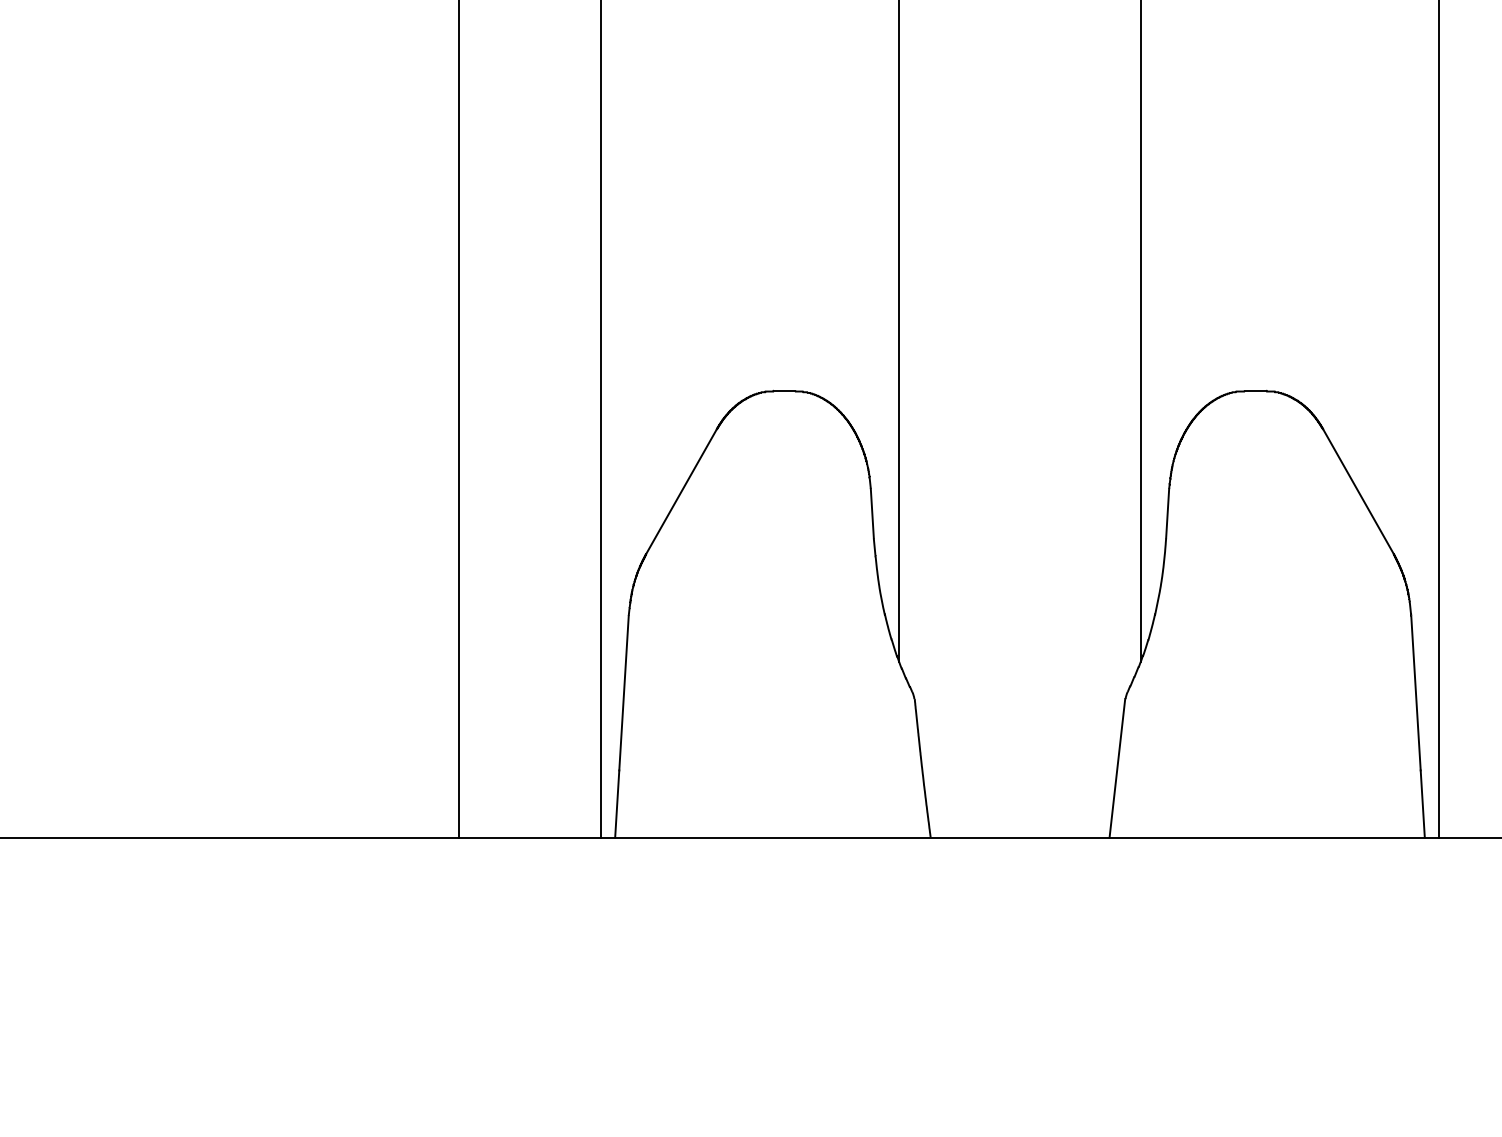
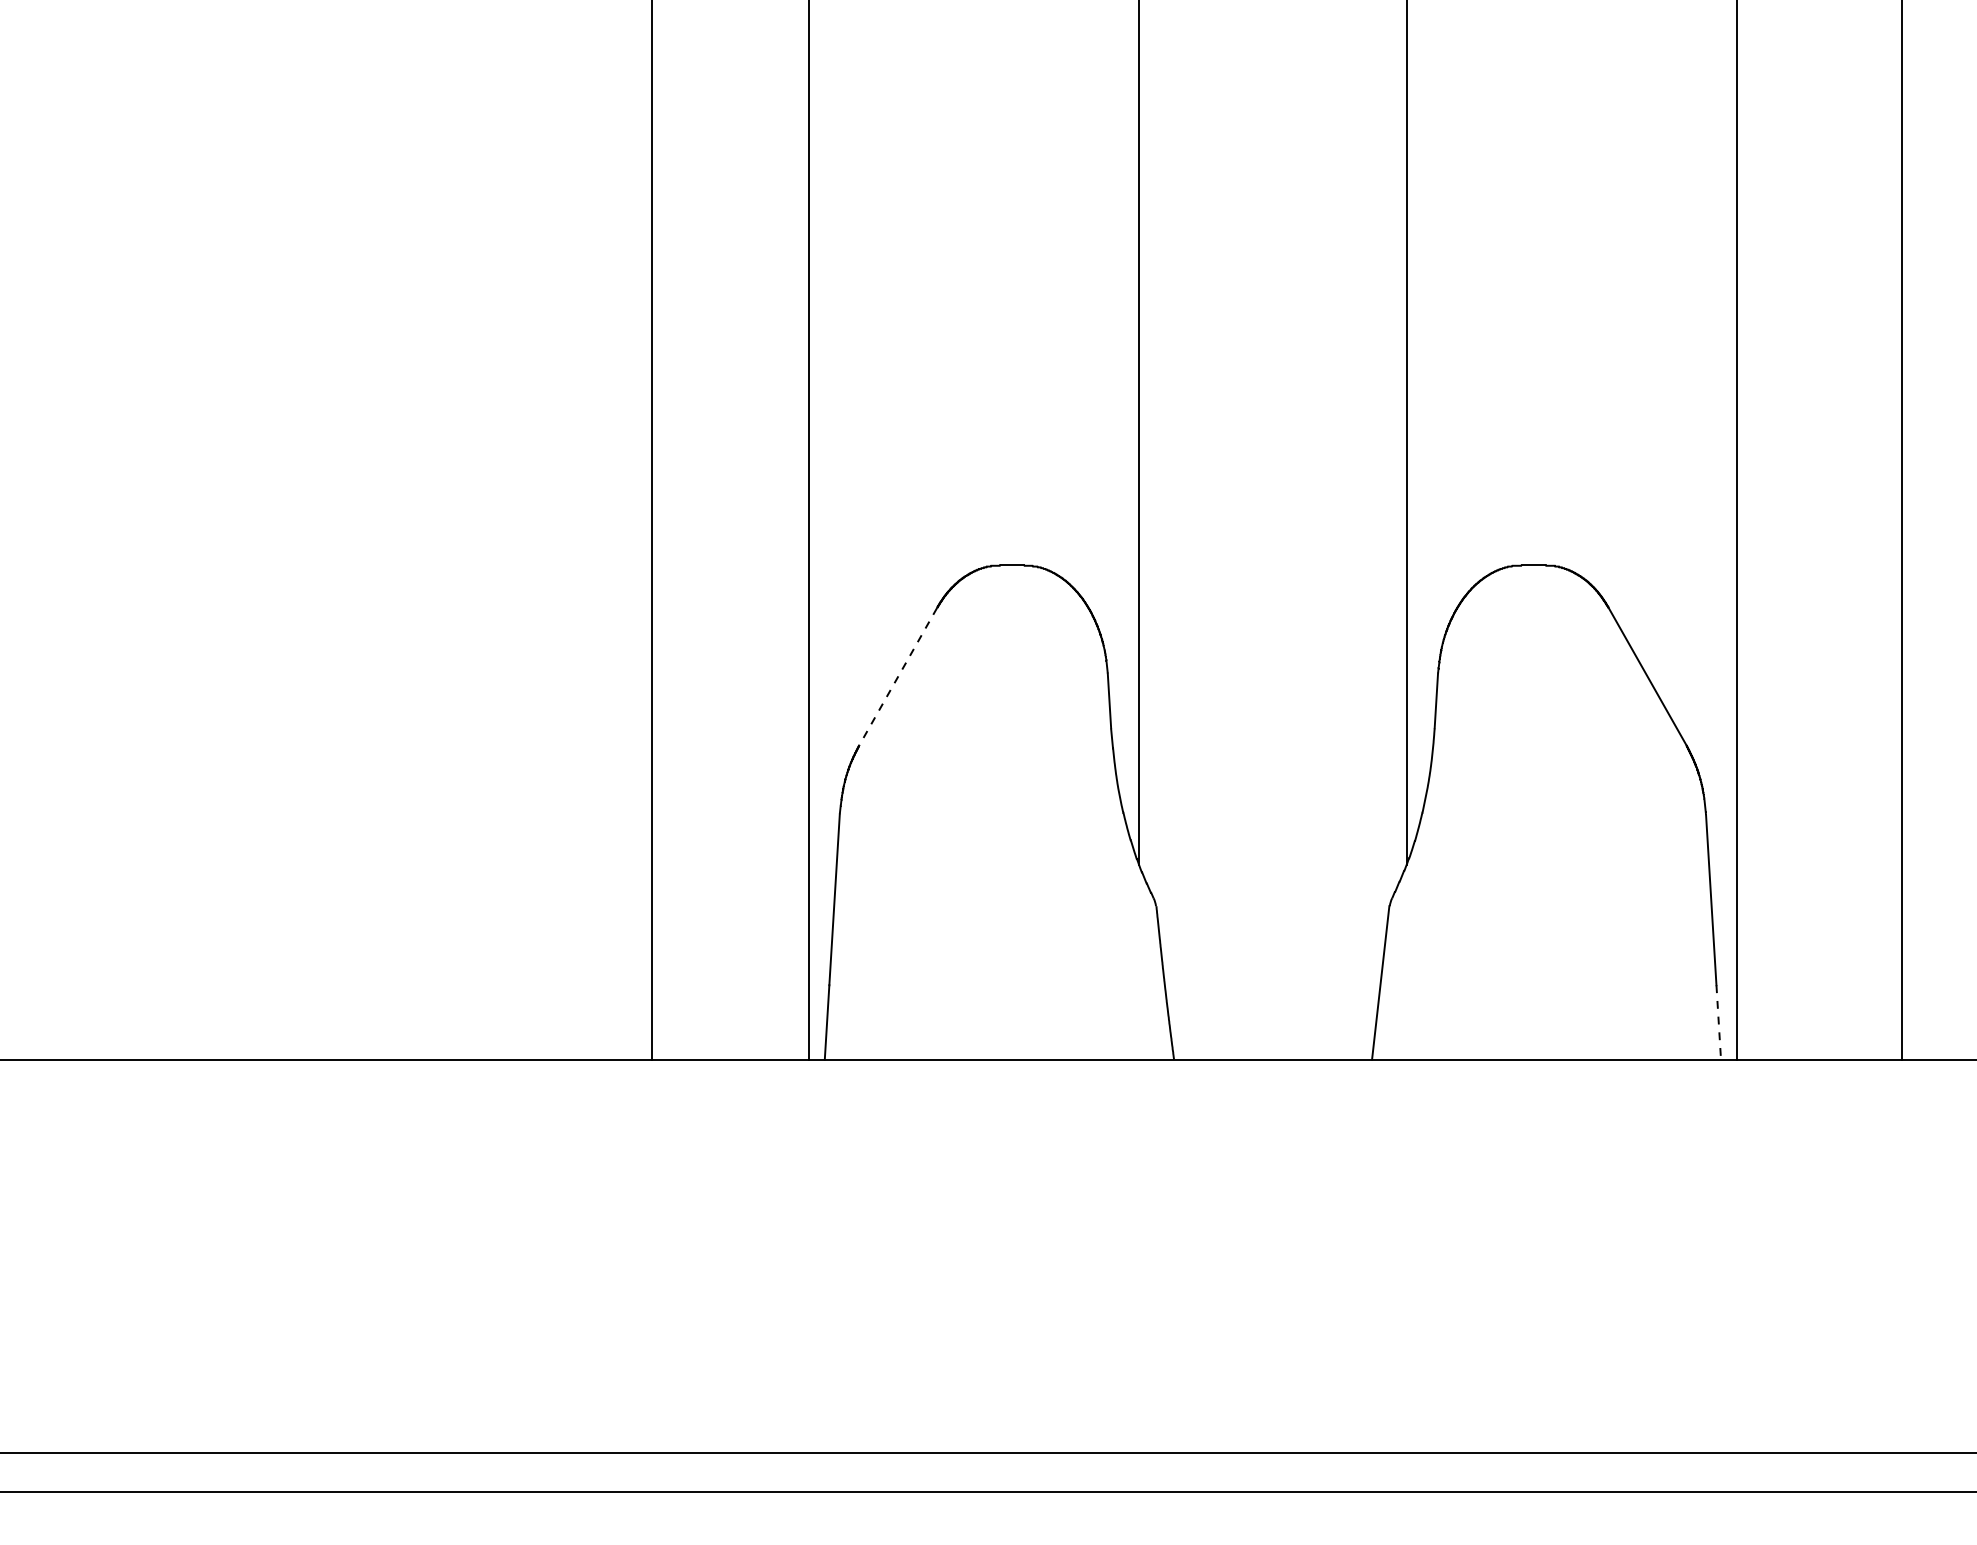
line: (681, 491) -> (898, 676), solid -> dashed
line: (1422, 804) -> (1718, 1022), solid -> dashed

